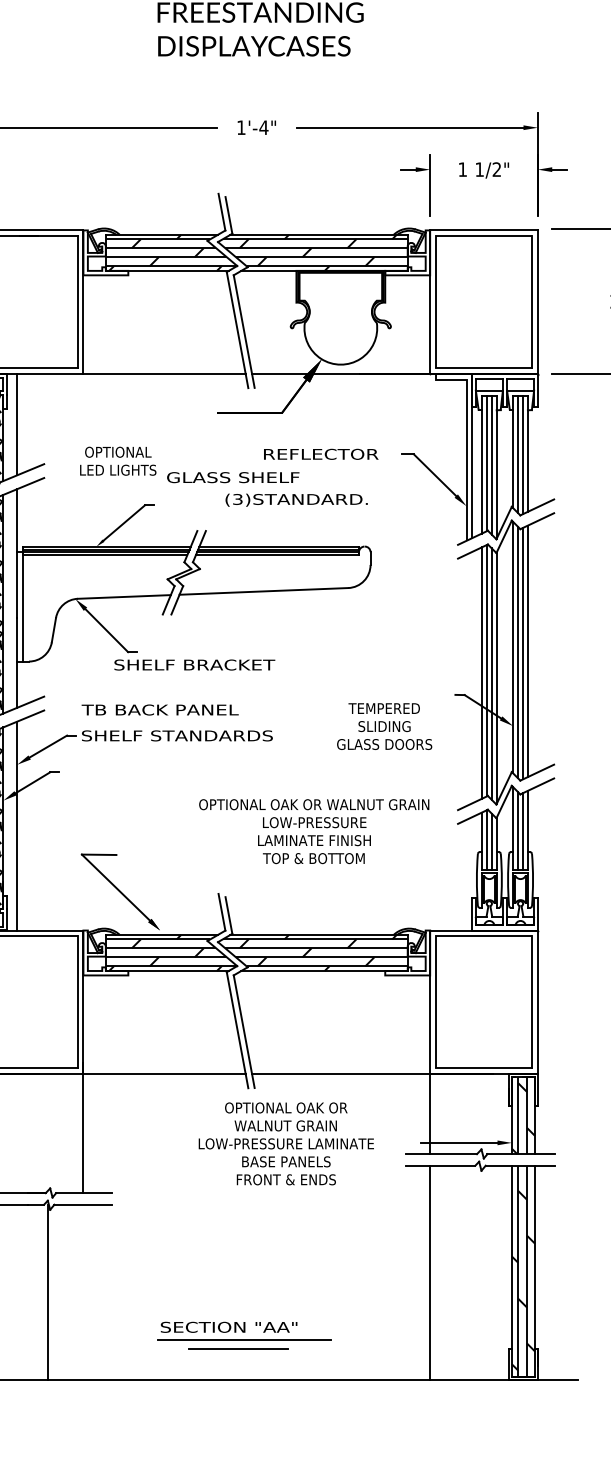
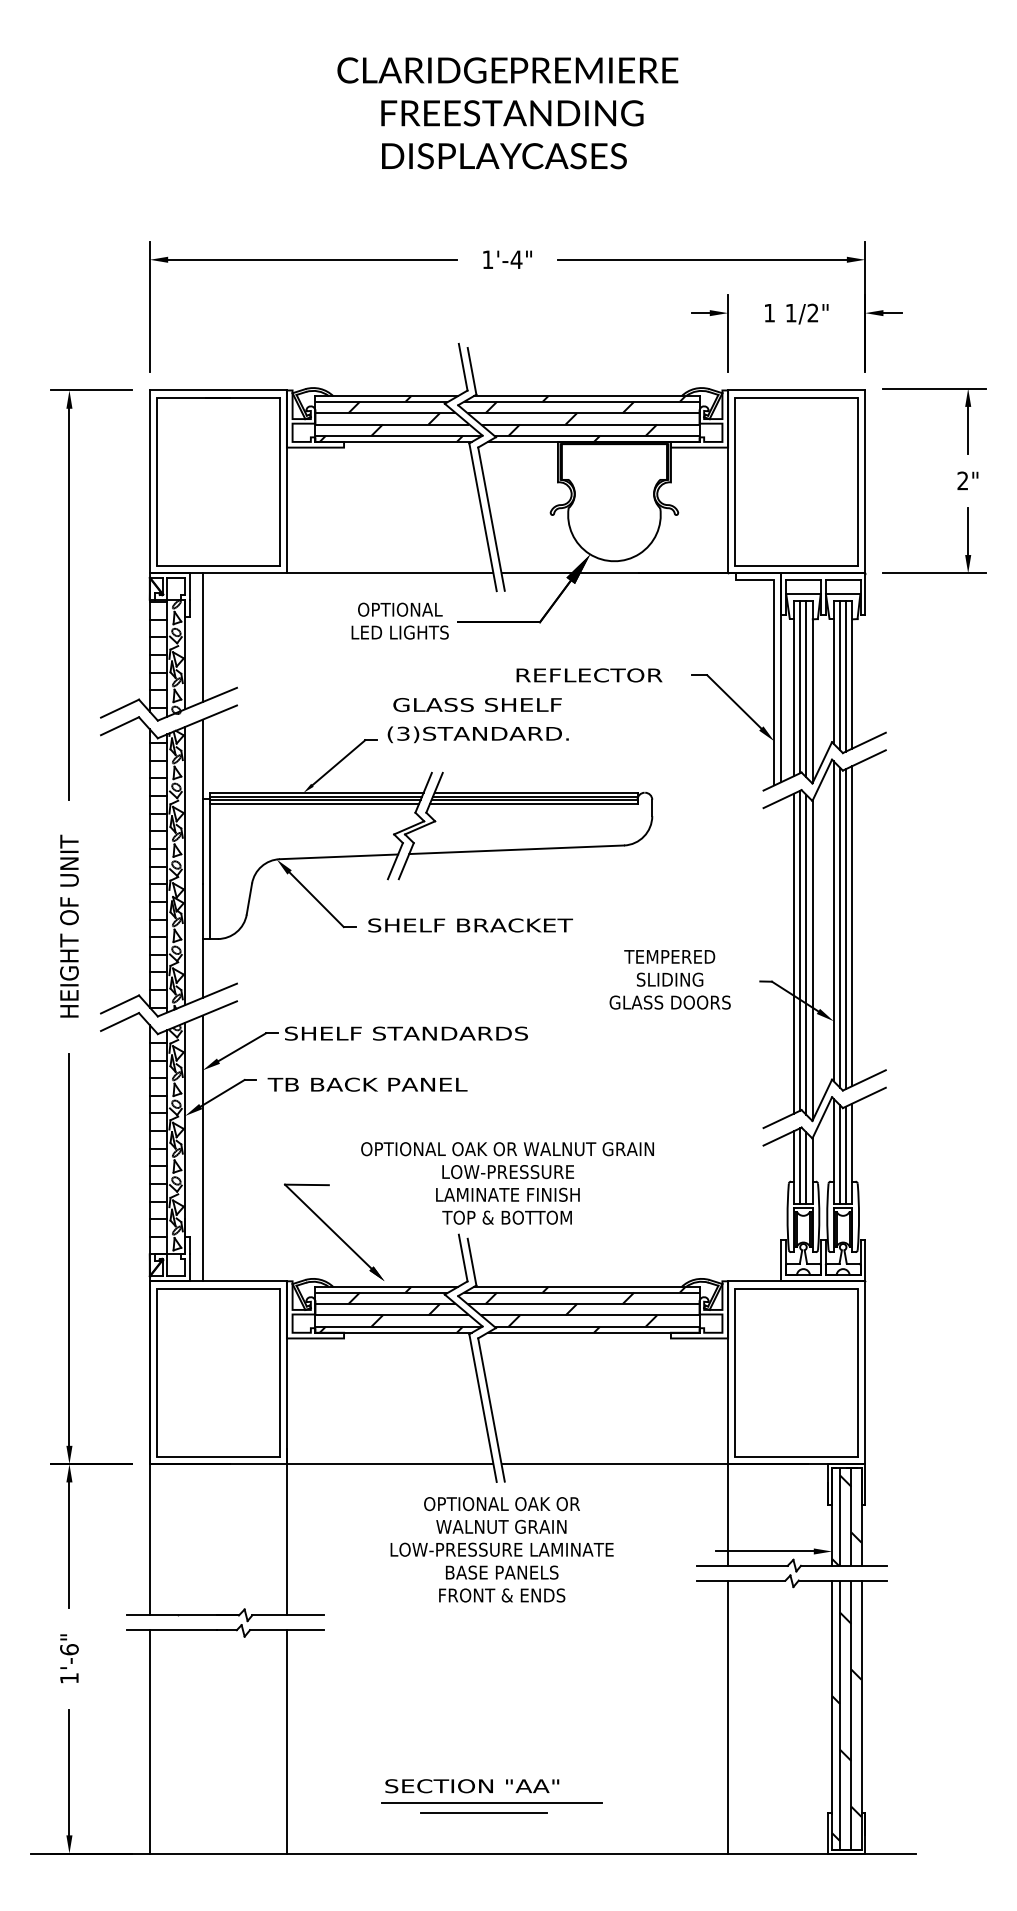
text: (117, 460) -> (399, 620), moved
text: (296, 500) -> (477, 734), moved
text: (194, 665) -> (470, 925), moved
text: (160, 709) -> (367, 1084), moved
text: (384, 726) -> (669, 979), moved
text: (314, 831) -> (507, 1183), moved
text: (285, 1143) -> (501, 1549), moved
line: (47, 1292) -> (286, 1741), moved

